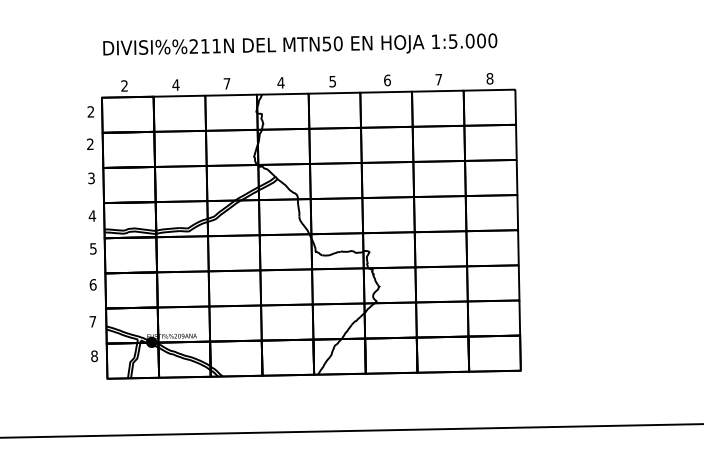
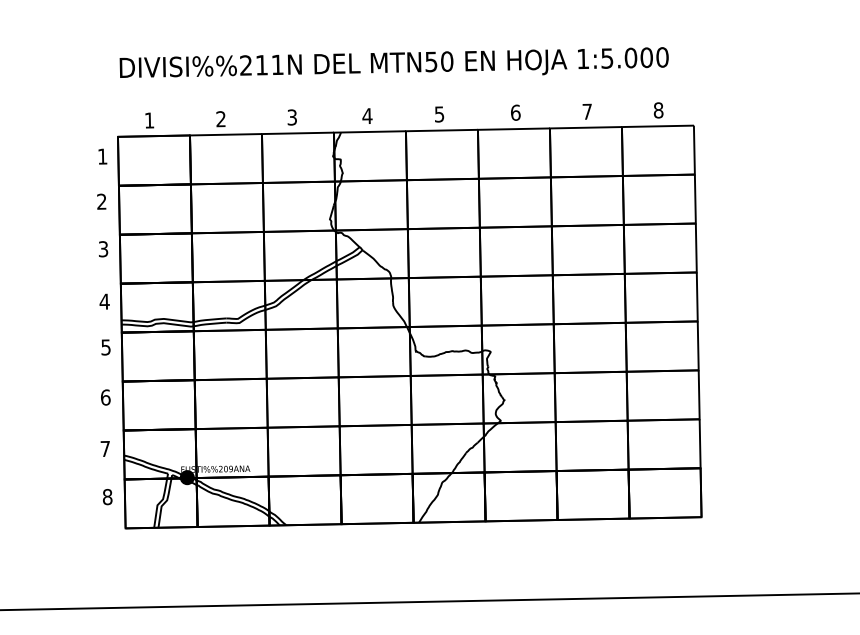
text: (226, 83) -> (291, 117), 7 -> 3
text: (175, 84) -> (220, 118), 4 -> 2
text: (124, 85) -> (149, 119), 2 -> 1
text: (90, 111) -> (102, 156), 2 -> 1

